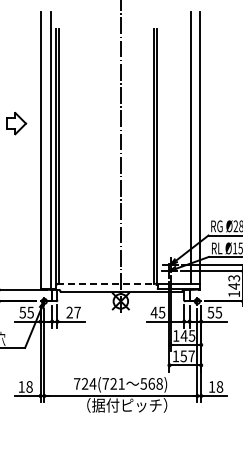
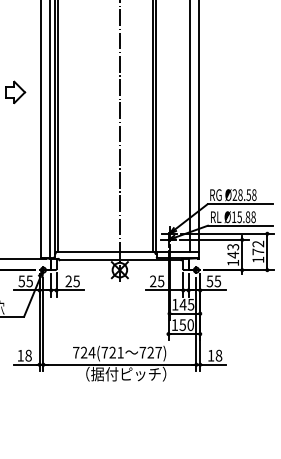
line: (107, 283) -> (106, 252), dashed -> solid
text: (77, 312) -> (76, 281), 27 -> 25
text: (153, 312) -> (152, 281), 45 -> 25
text: (191, 356) -> (190, 325), 157 -> 150
text: (151, 383) -> (150, 352), 568) -> 727)

